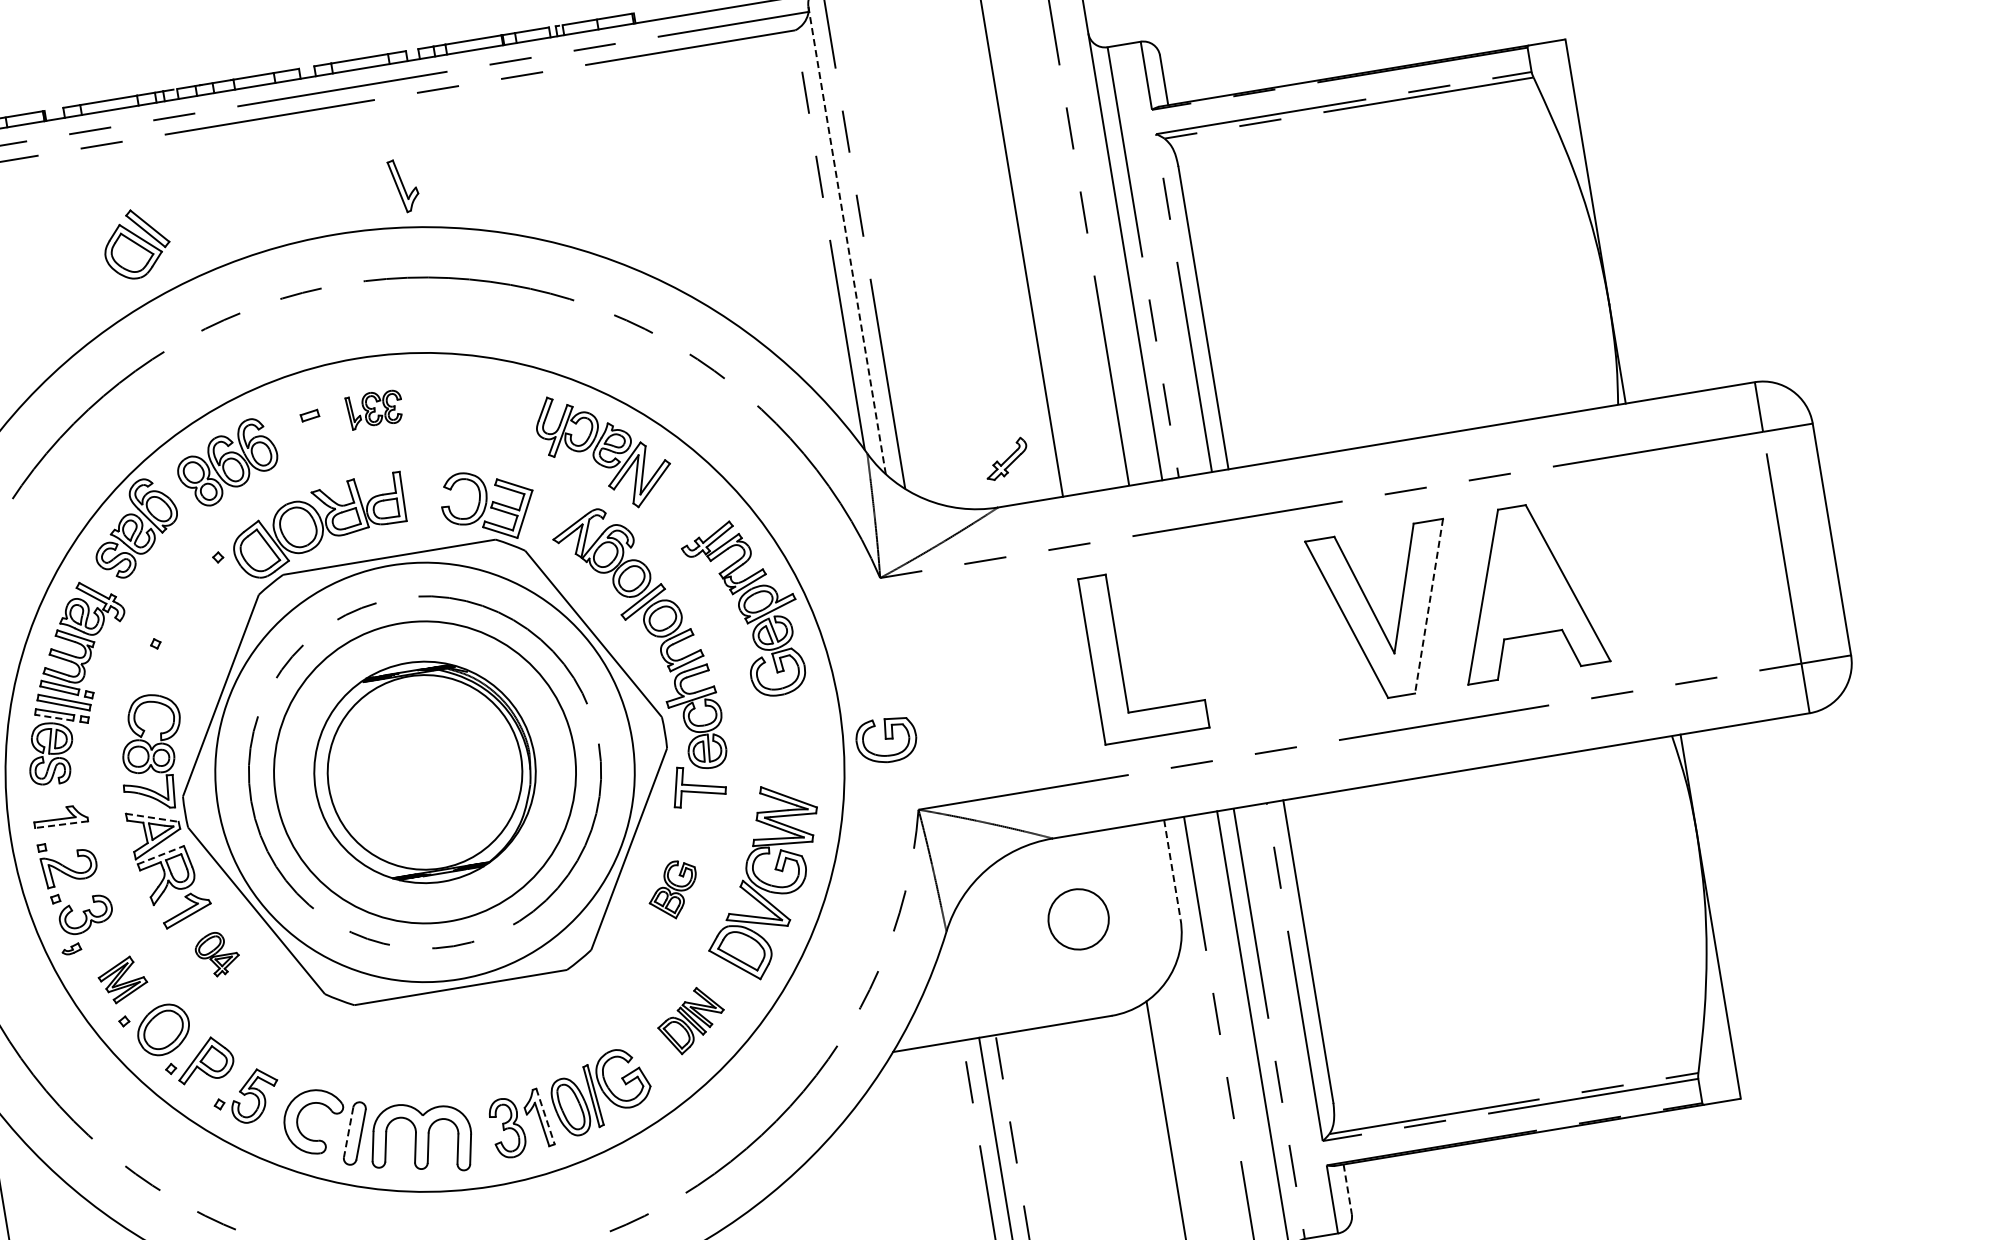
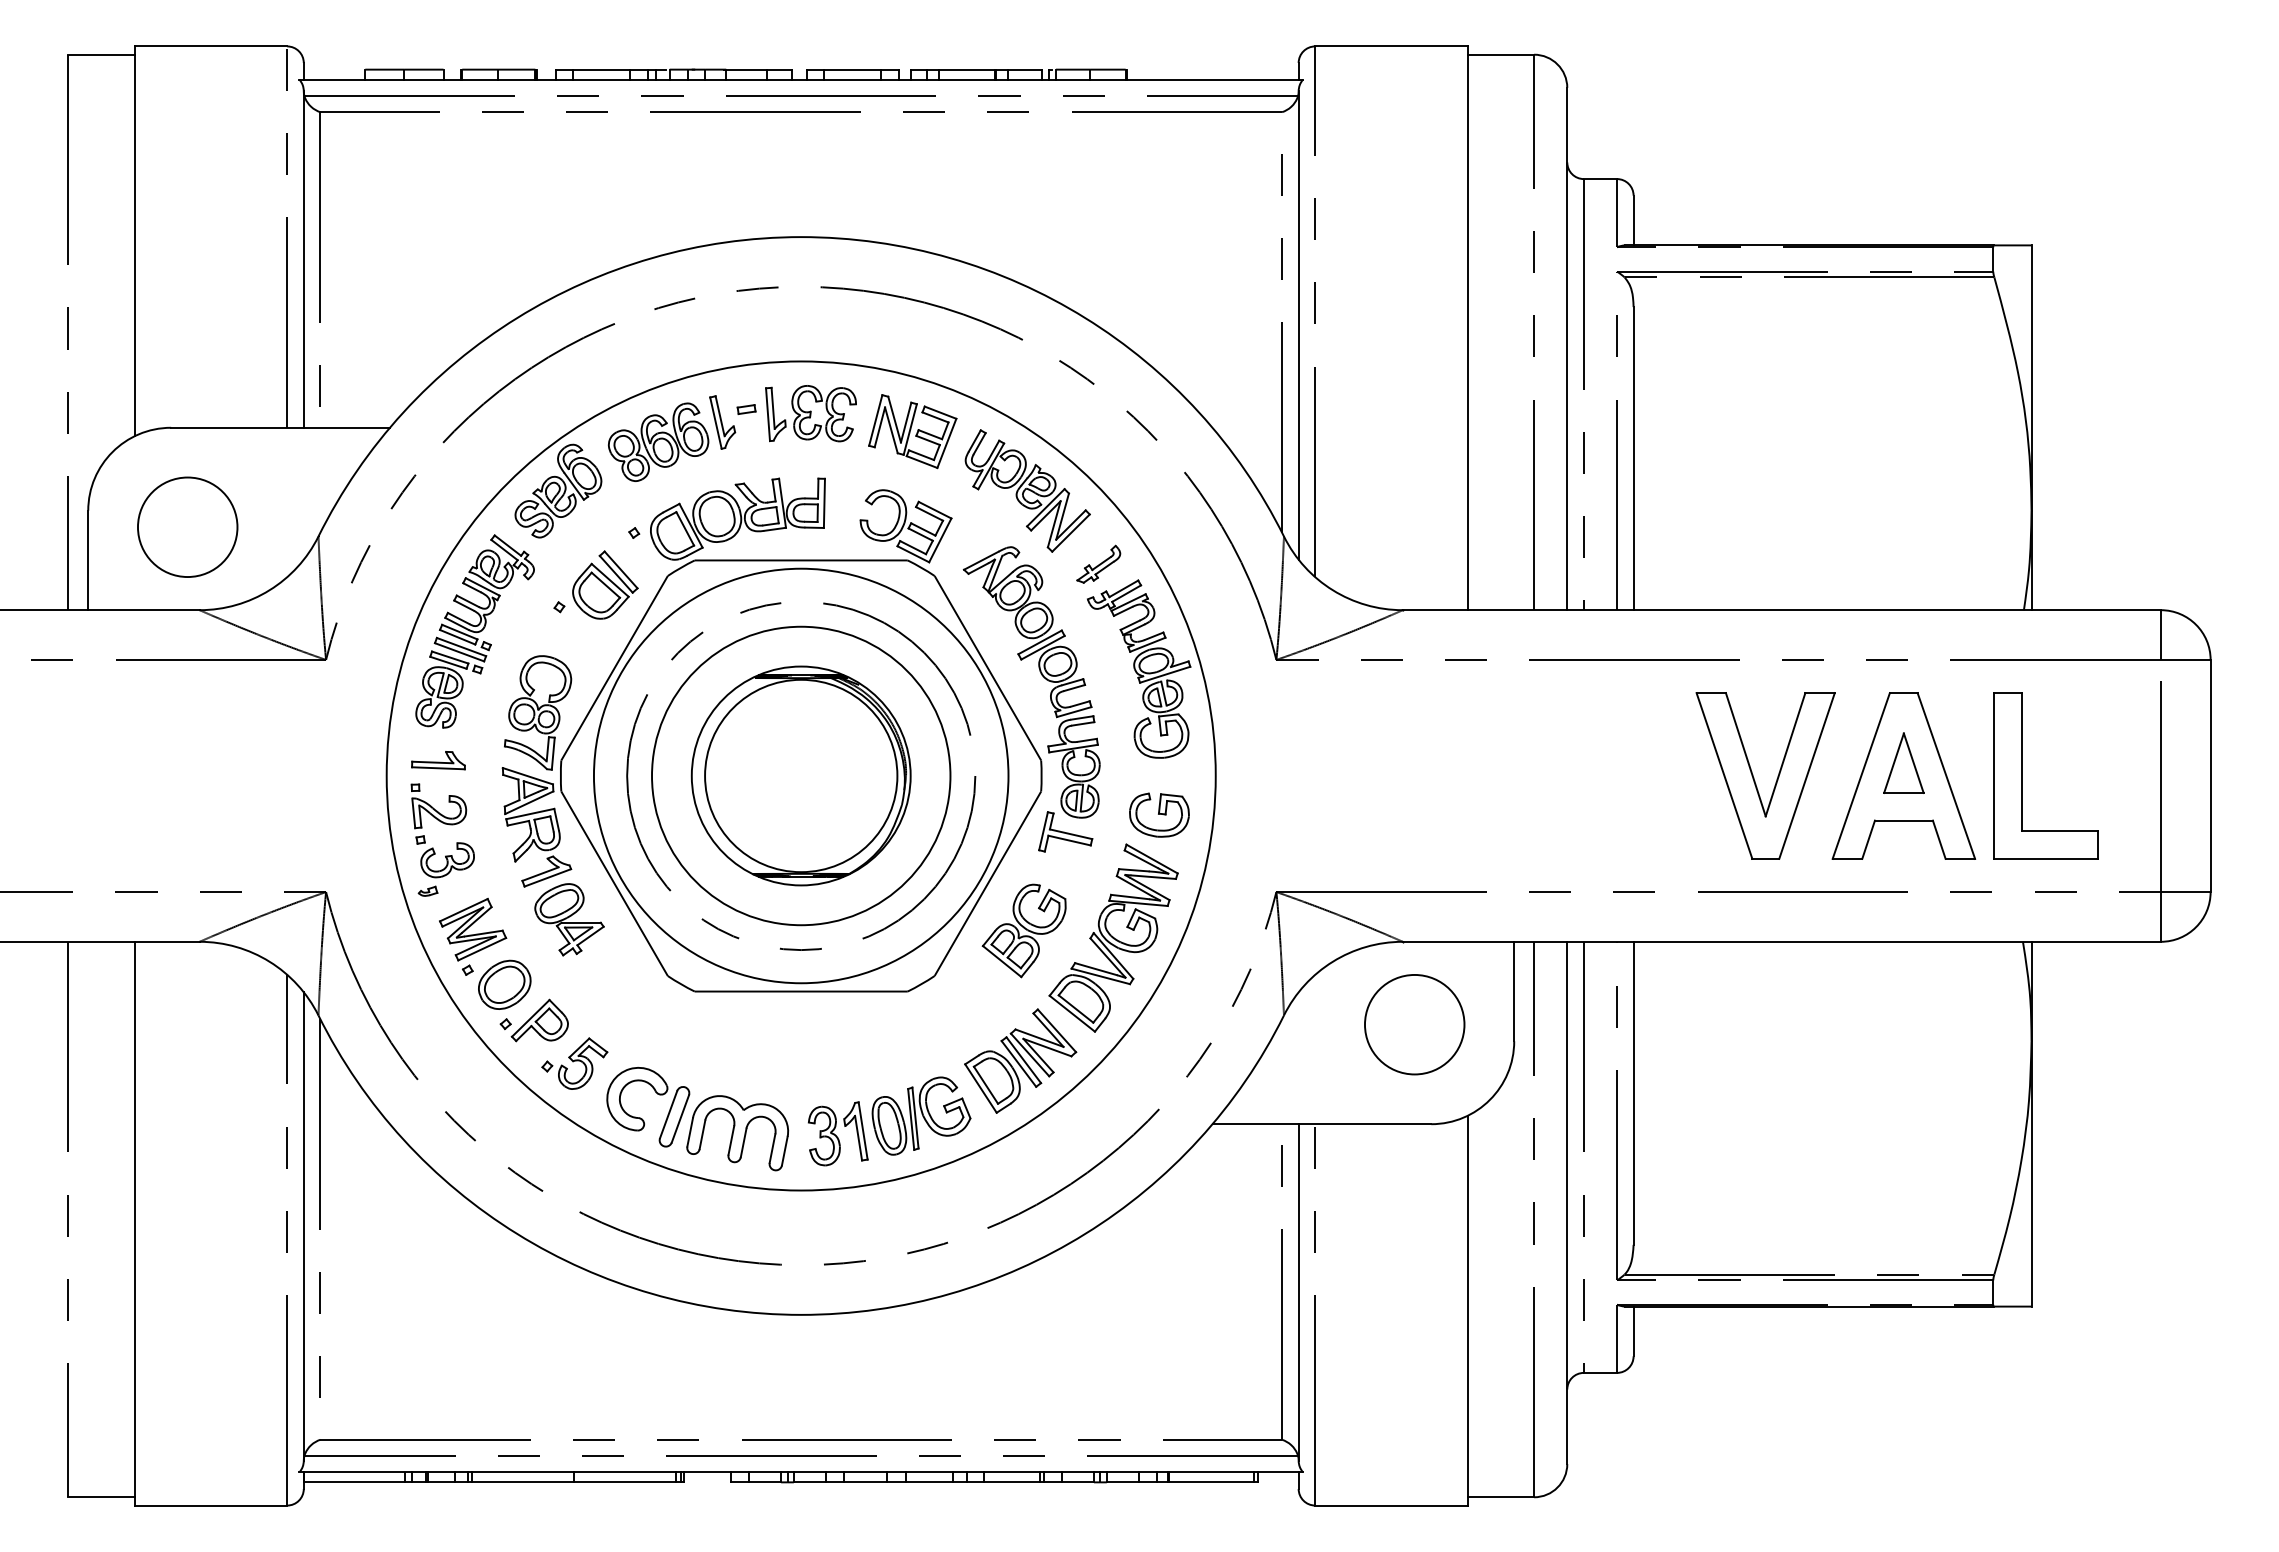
part: (404, 185) -> (722, 422), moved
line: (846, 240) -> (1298, 325), dashed -> solid
part: (136, 243) -> (605, 584), moved
part: (374, 409) -> (810, 413), size x1.67
part: (479, 410) -> (912, 431), added
part: (1006, 458) -> (1098, 563), moved
part: (1523, 576) -> (1903, 762), added
line: (1428, 606) -> (1806, 776), dashed -> solid
part: (1119, 656) -> (2022, 775), moved
line: (54, 717) -> (448, 662), dashed -> solid
part: (886, 739) -> (1159, 814), moved
line: (152, 817) -> (528, 776), dashed -> solid
line: (60, 825) -> (437, 768), dashed -> solid
line: (161, 855) -> (530, 814), dashed -> solid
line: (1172, 869) -> (1514, 991), dashed -> solid
part: (672, 889) -> (1023, 930), size x1.67
circle: (1078, 919) -> (1414, 1024), size x1.67
part: (217, 953) -> (569, 919), size x1.67
part: (123, 979) -> (473, 929), size x1.43
part: (690, 1020) -> (1020, 1060), size x1.67
line: (545, 1116) -> (863, 1131), dashed -> solid
line: (348, 1133) -> (668, 1115), dashed -> solid
line: (1347, 1189) -> (1633, 1331), dashed -> solid

